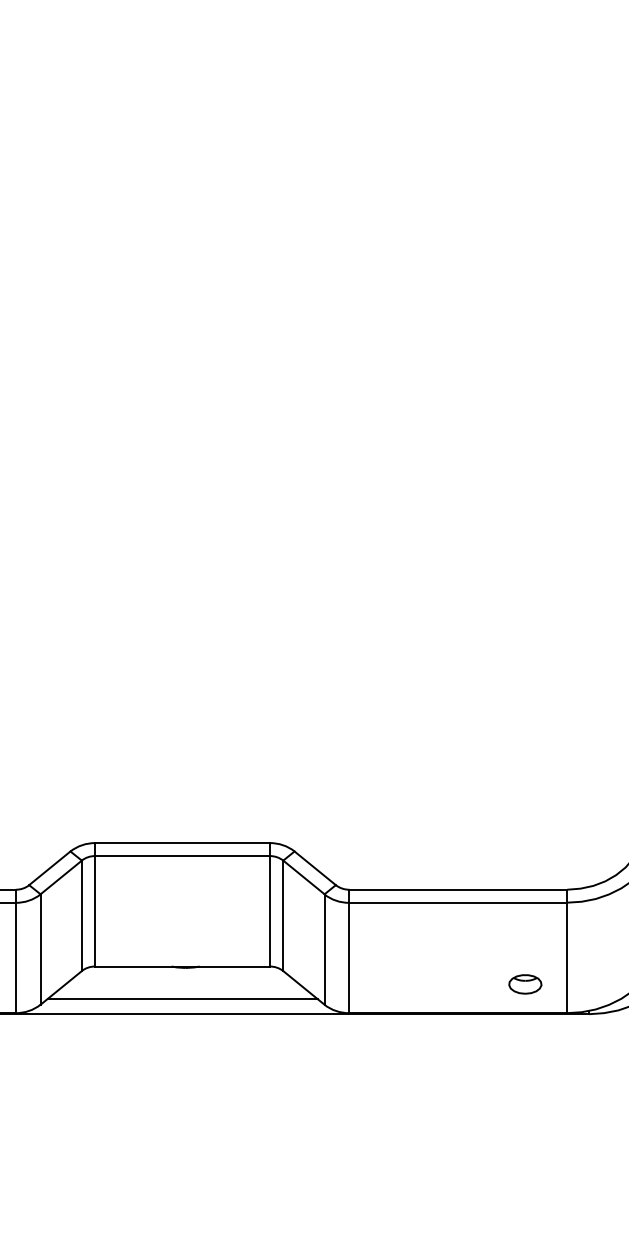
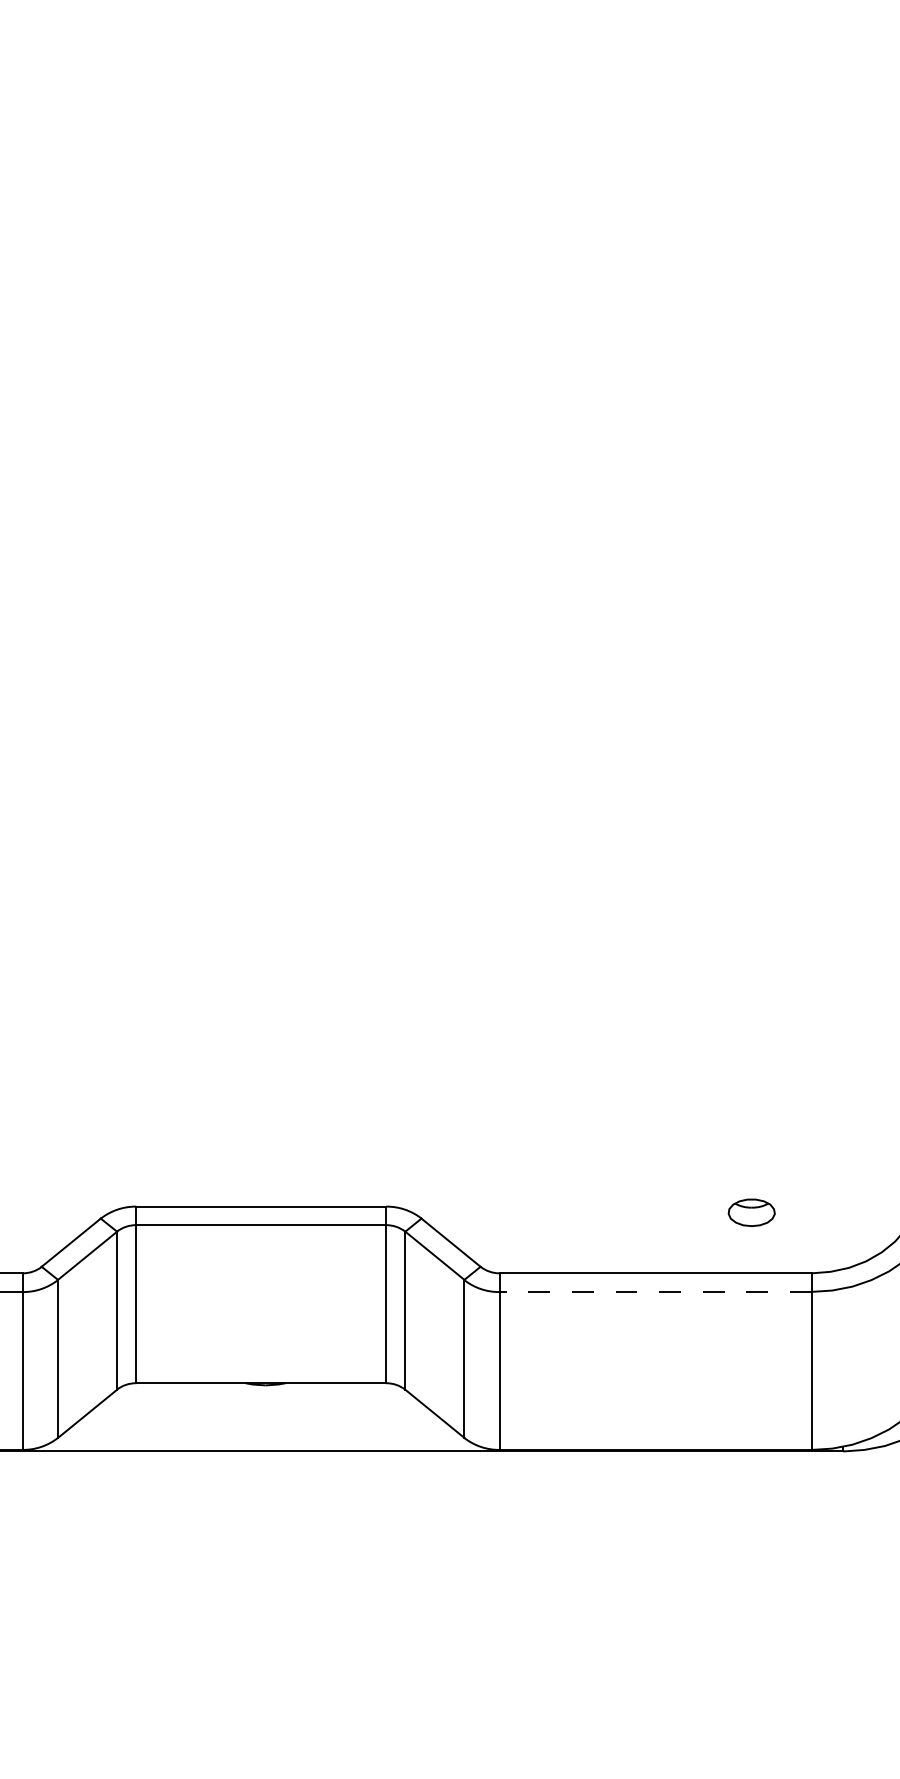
line: (457, 902) -> (654, 1291), solid -> dashed
part: (525, 984) -> (751, 1212), moved
line: (182, 999) -> (261, 1430), removed

